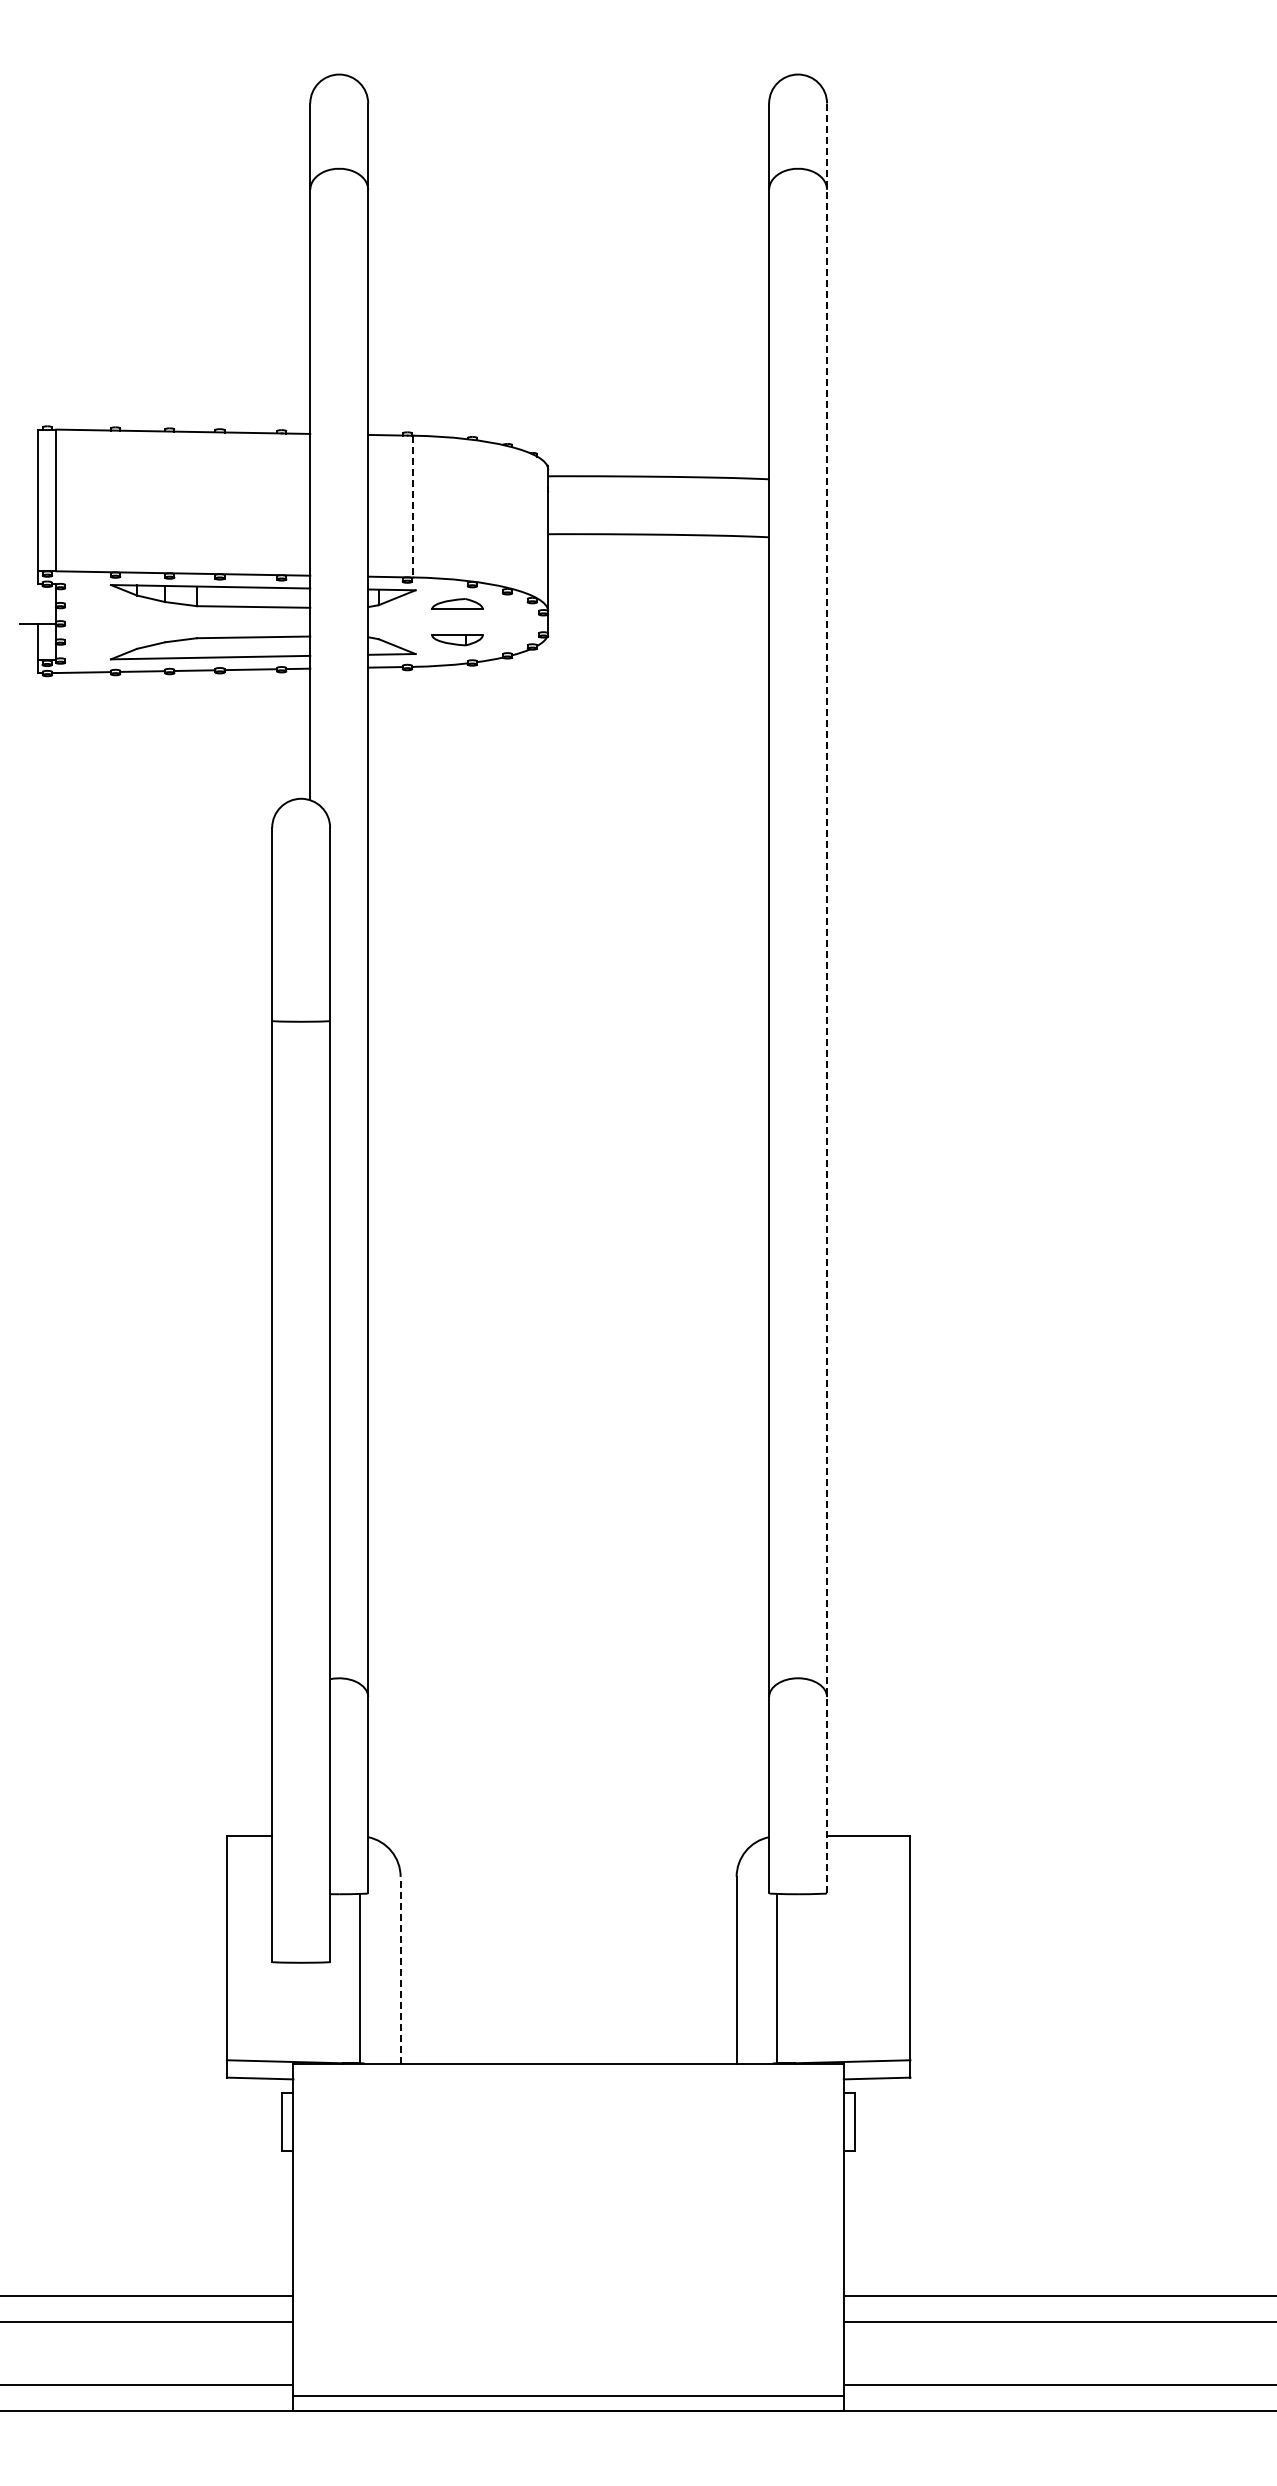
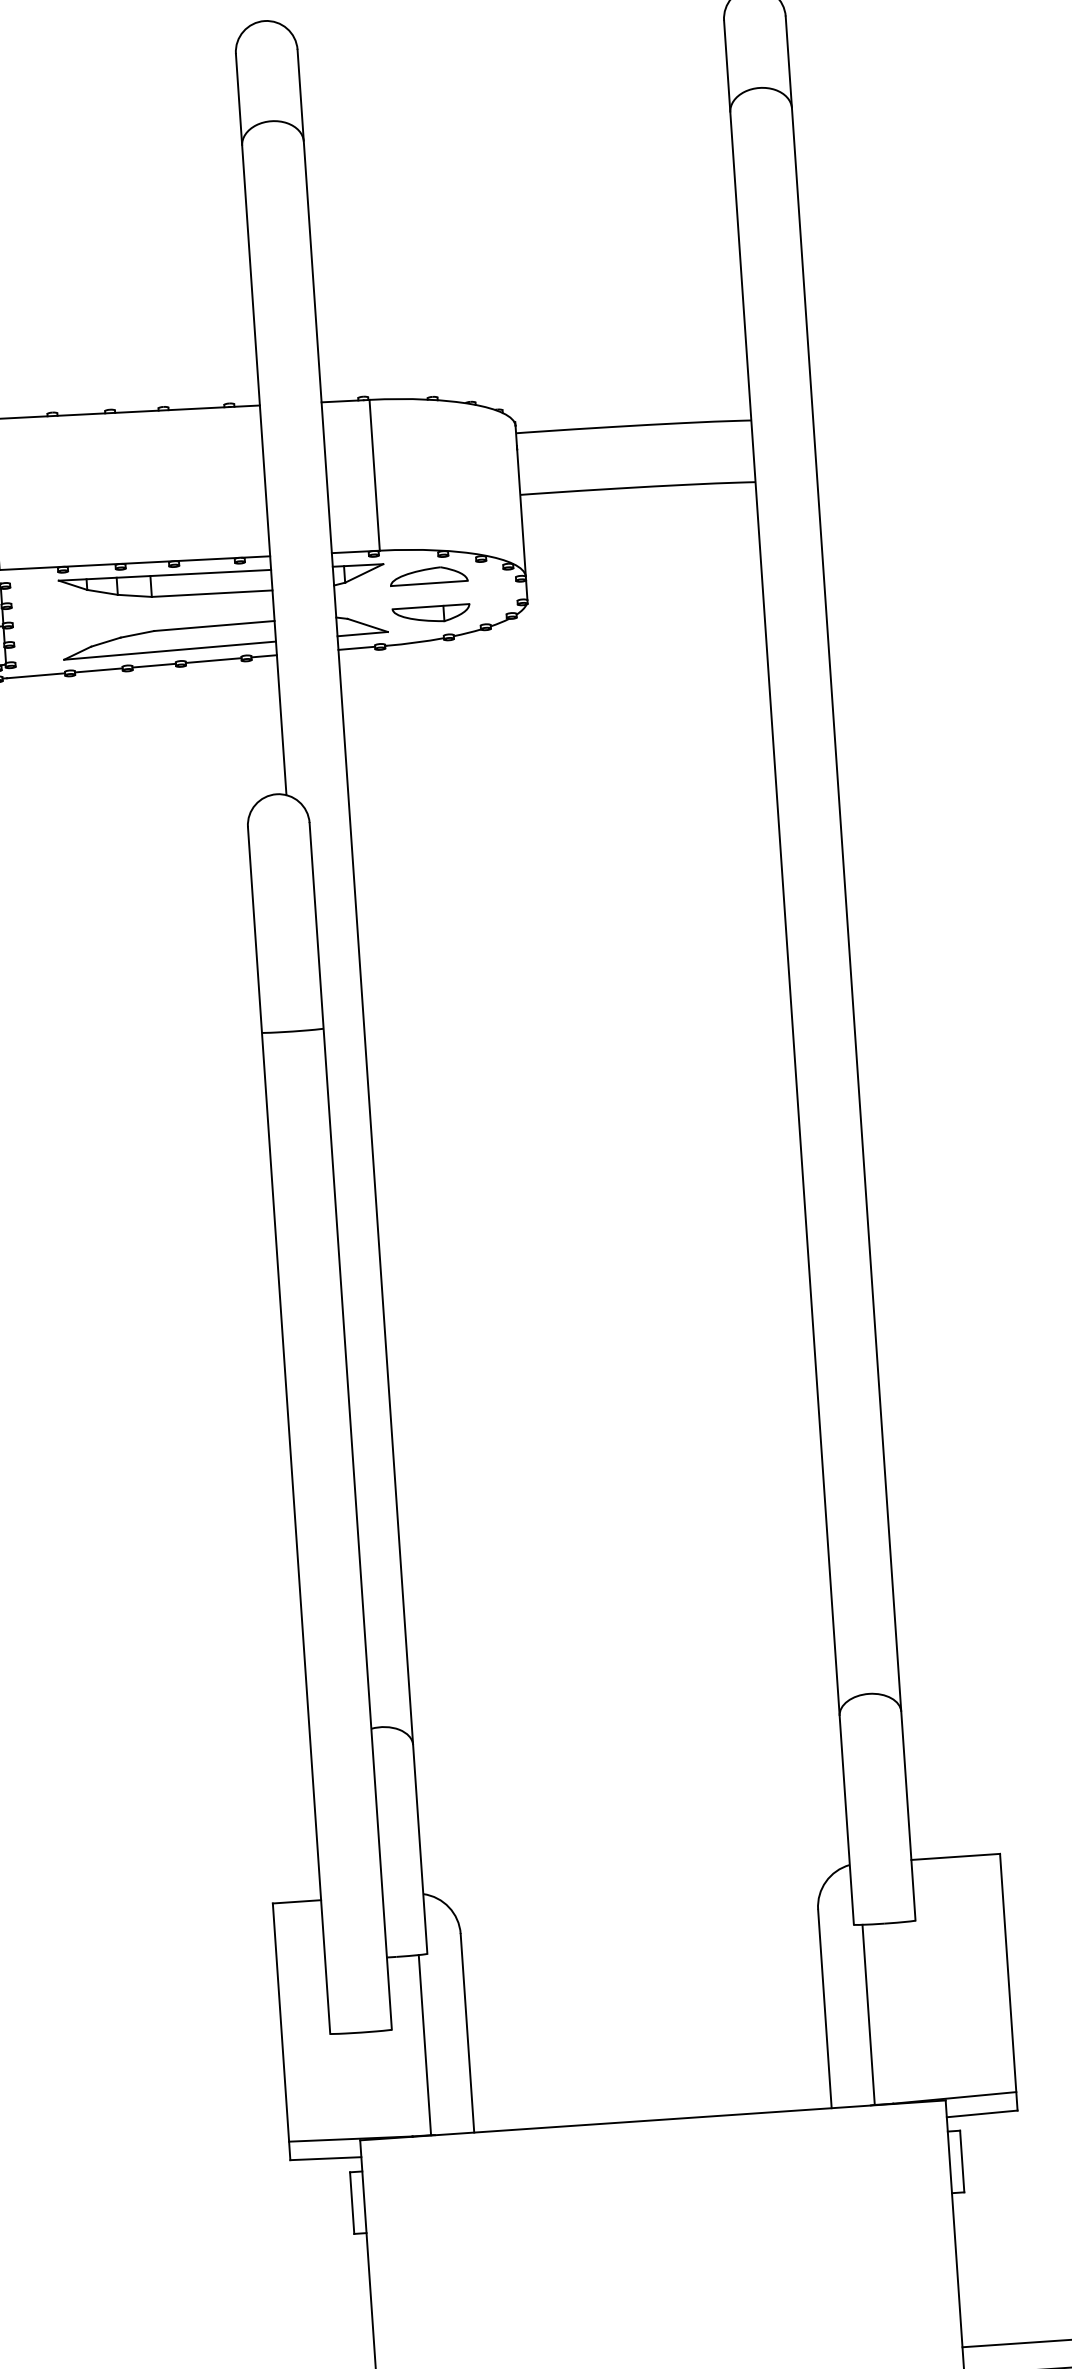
line: (413, 506) -> (374, 475), dashed -> solid
part: (457, 603) -> (428, 575), size x1.43
part: (457, 640) -> (431, 614), size x1.43
line: (827, 998) -> (851, 968), dashed -> solid
line: (400, 1969) -> (467, 2032), dashed -> solid

